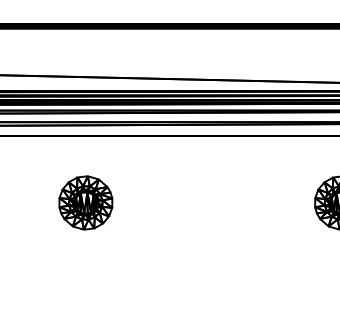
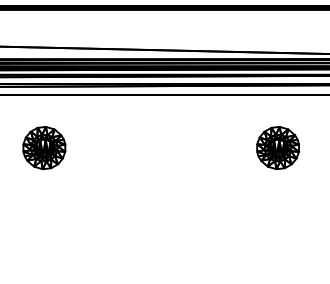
part: (86, 203) -> (44, 148), moved

